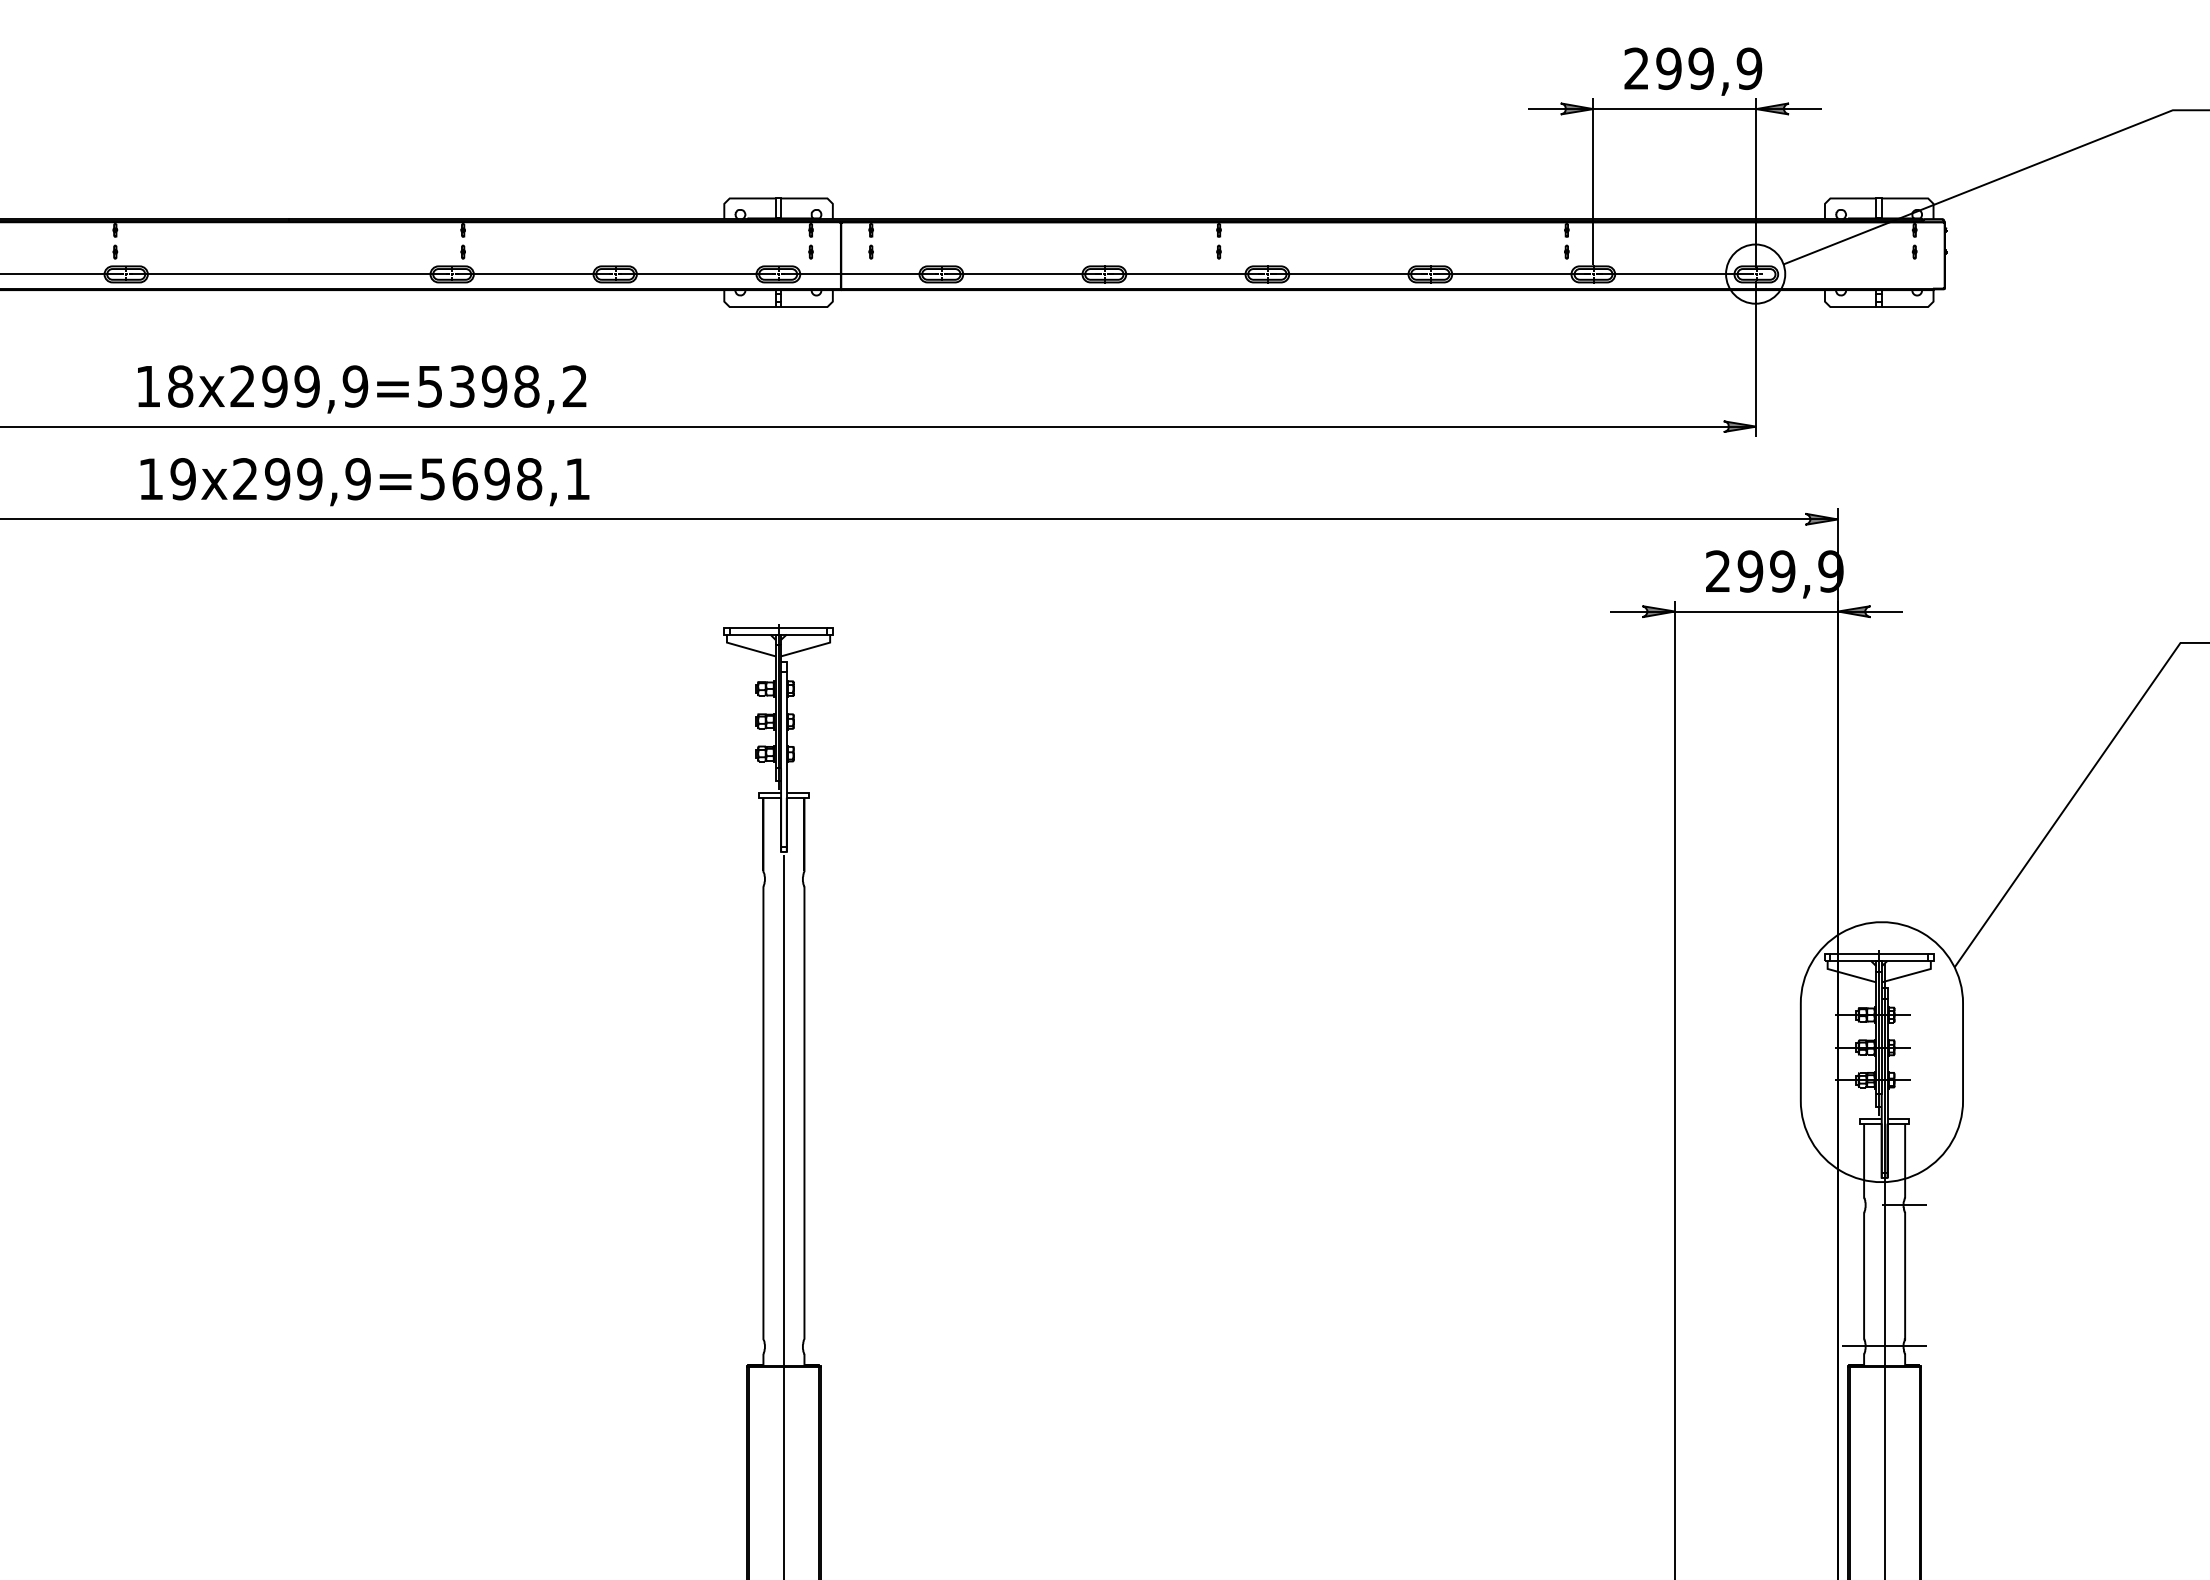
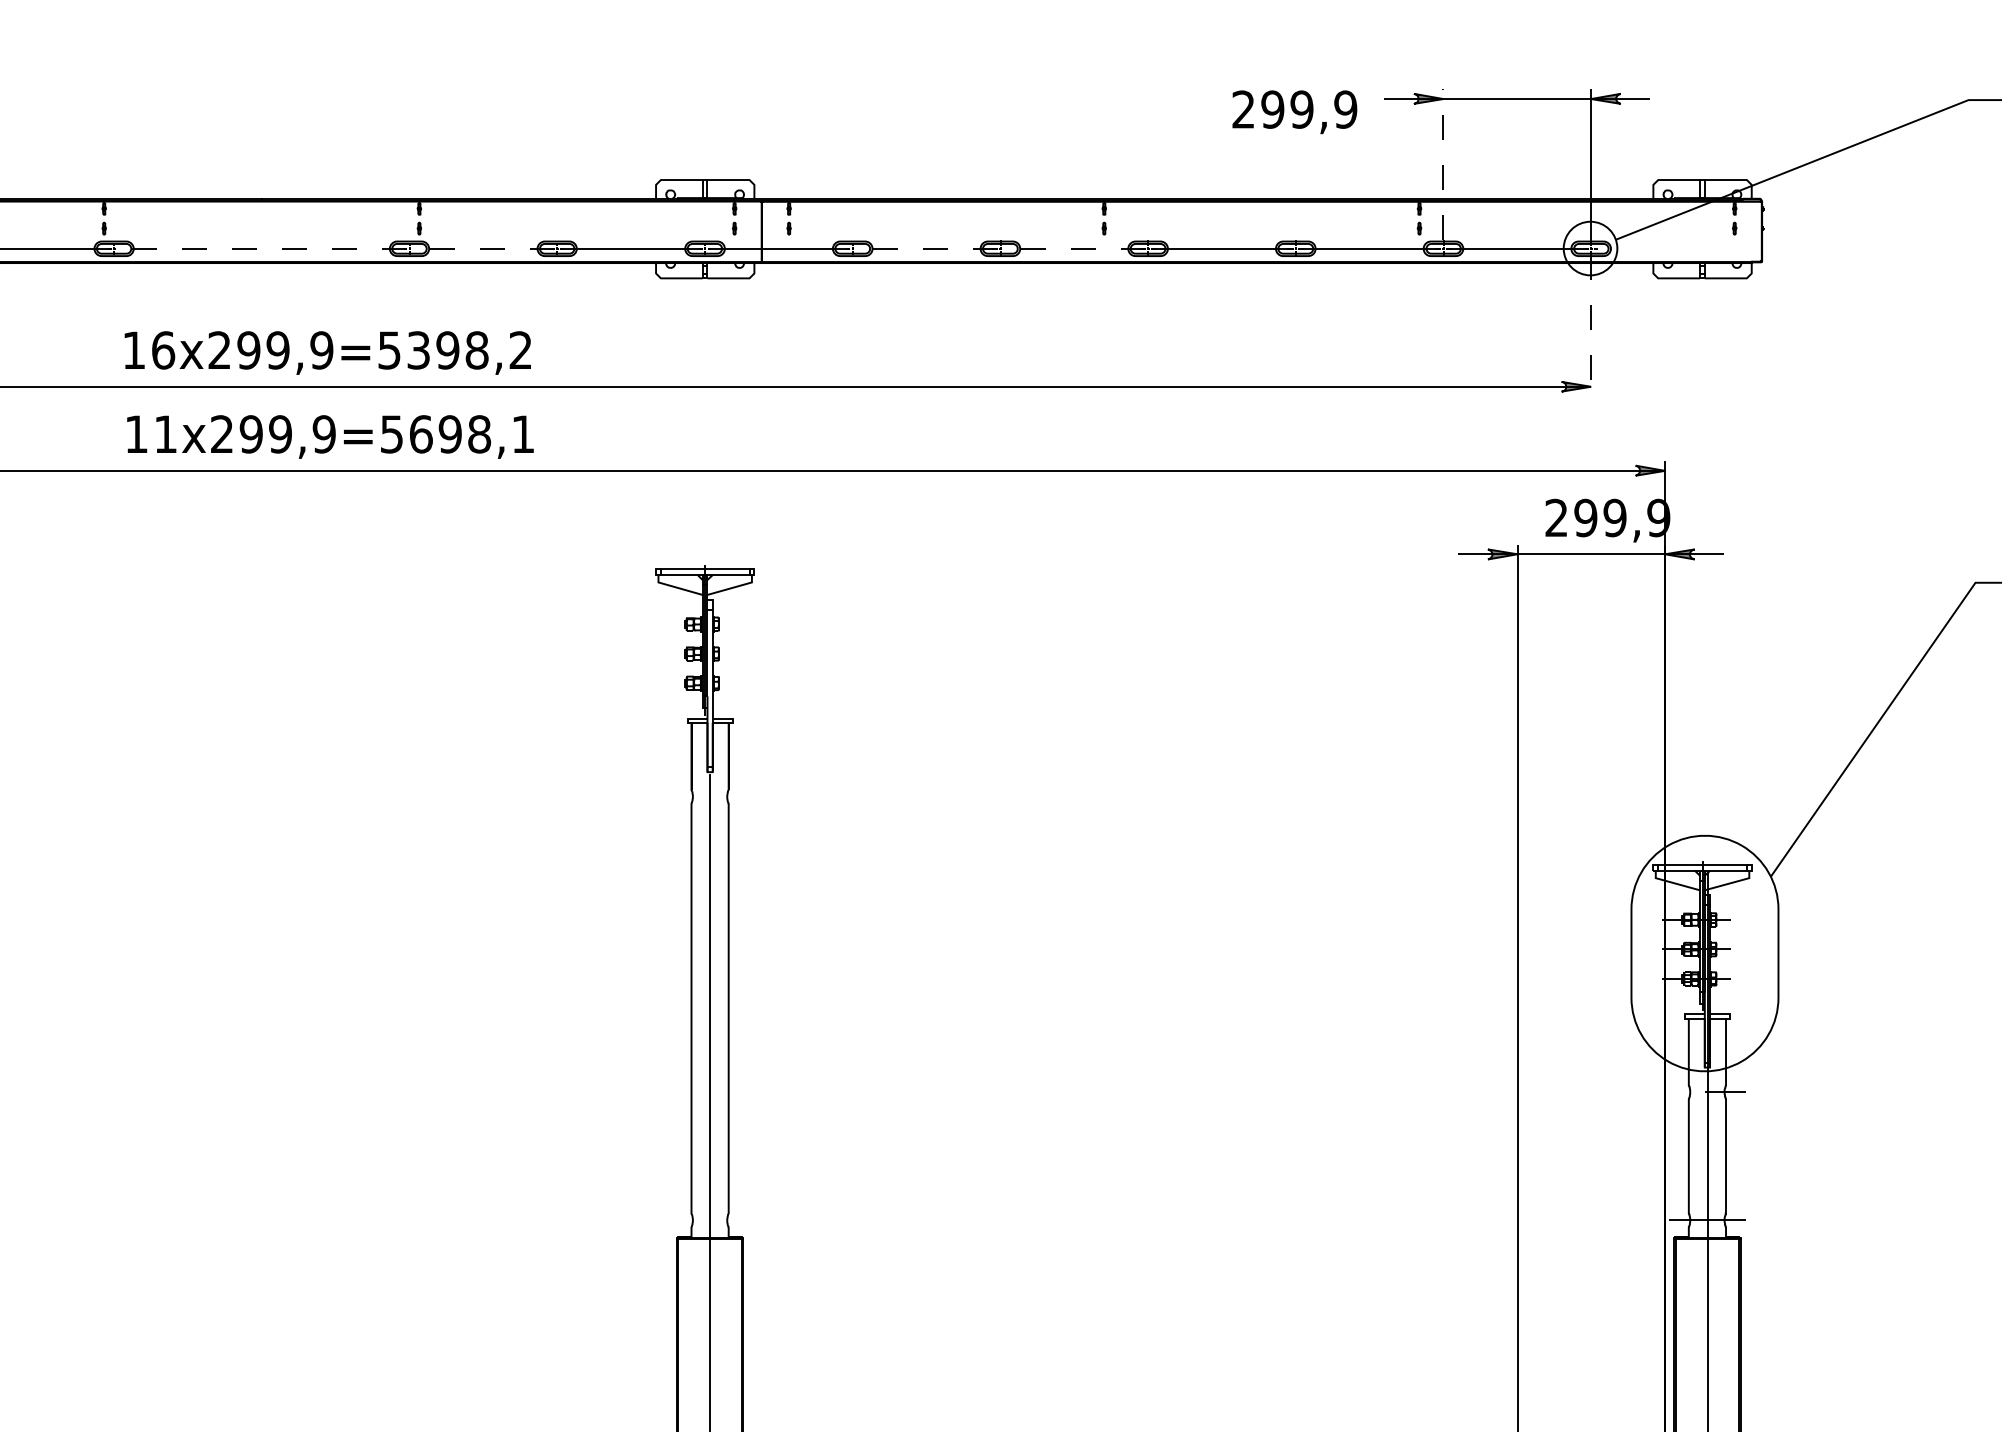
text: (1693, 71) -> (1295, 112), moved
line: (1593, 180) -> (1443, 163), solid -> dashed
line: (285, 274) -> (258, 248), solid -> dashed
line: (531, 274) -> (481, 248), solid -> dashed
line: (1020, 274) -> (924, 248), solid -> dashed
line: (1182, 274) -> (1071, 248), solid -> dashed
line: (1756, 359) -> (1591, 325), solid -> dashed
text: (180, 386) -> (163, 350), 18x299,9=5398,2 -> 16x299,9=5398,2
text: (182, 479) -> (165, 434), 19x299,9=5698,1 -> 11x299,9=5698,1

